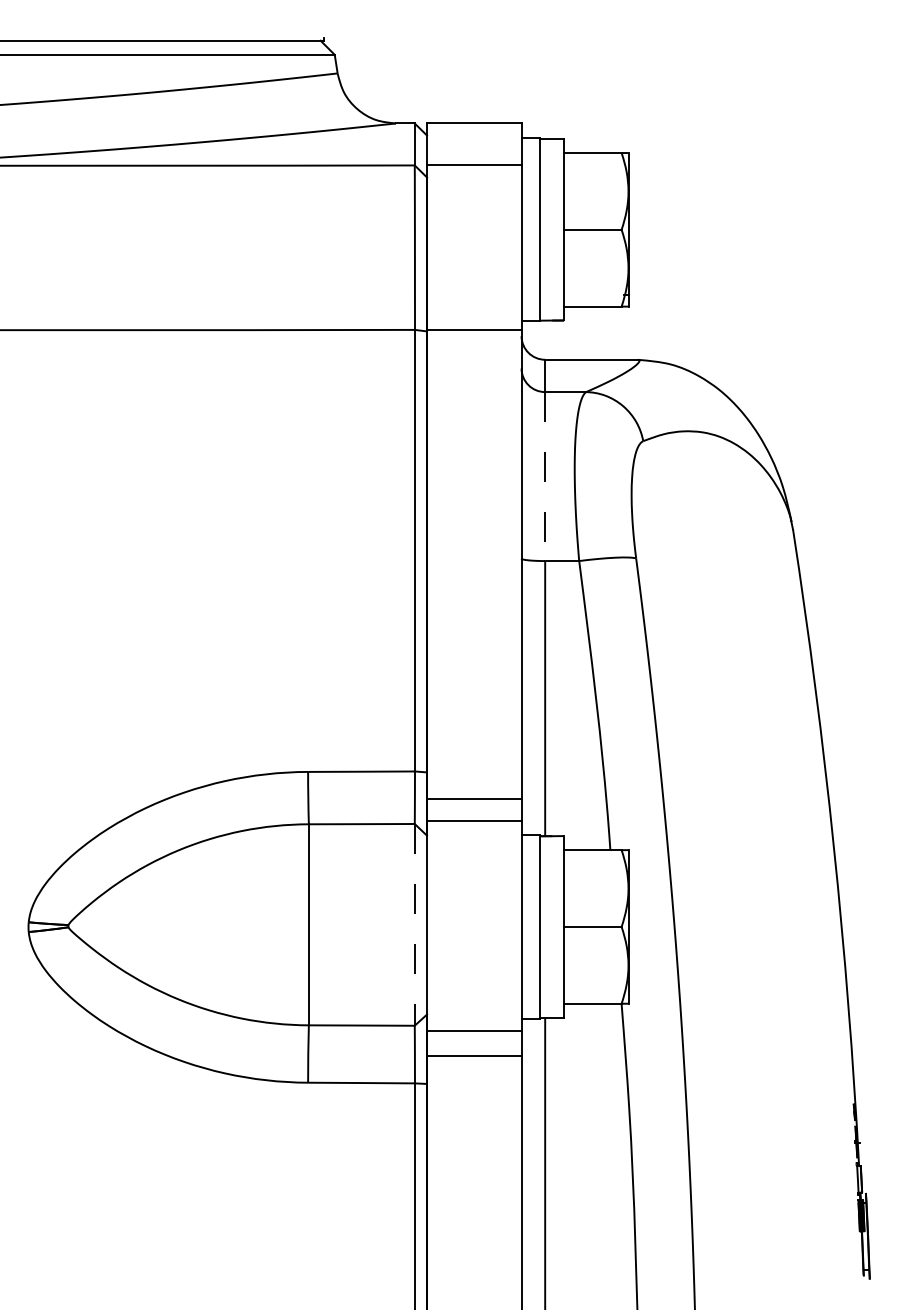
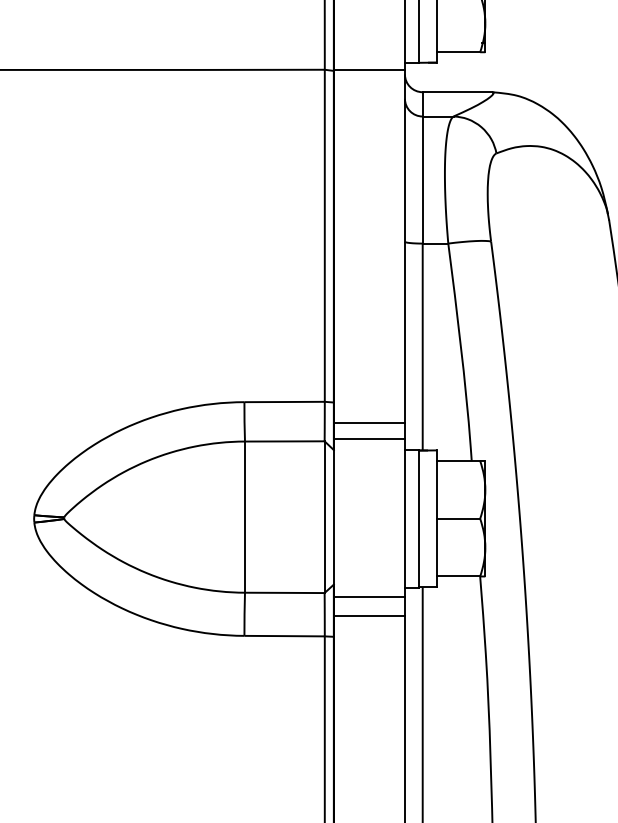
line: (545, 477) -> (422, 180), dashed -> solid
line: (414, 924) -> (324, 516), dashed -> solid

